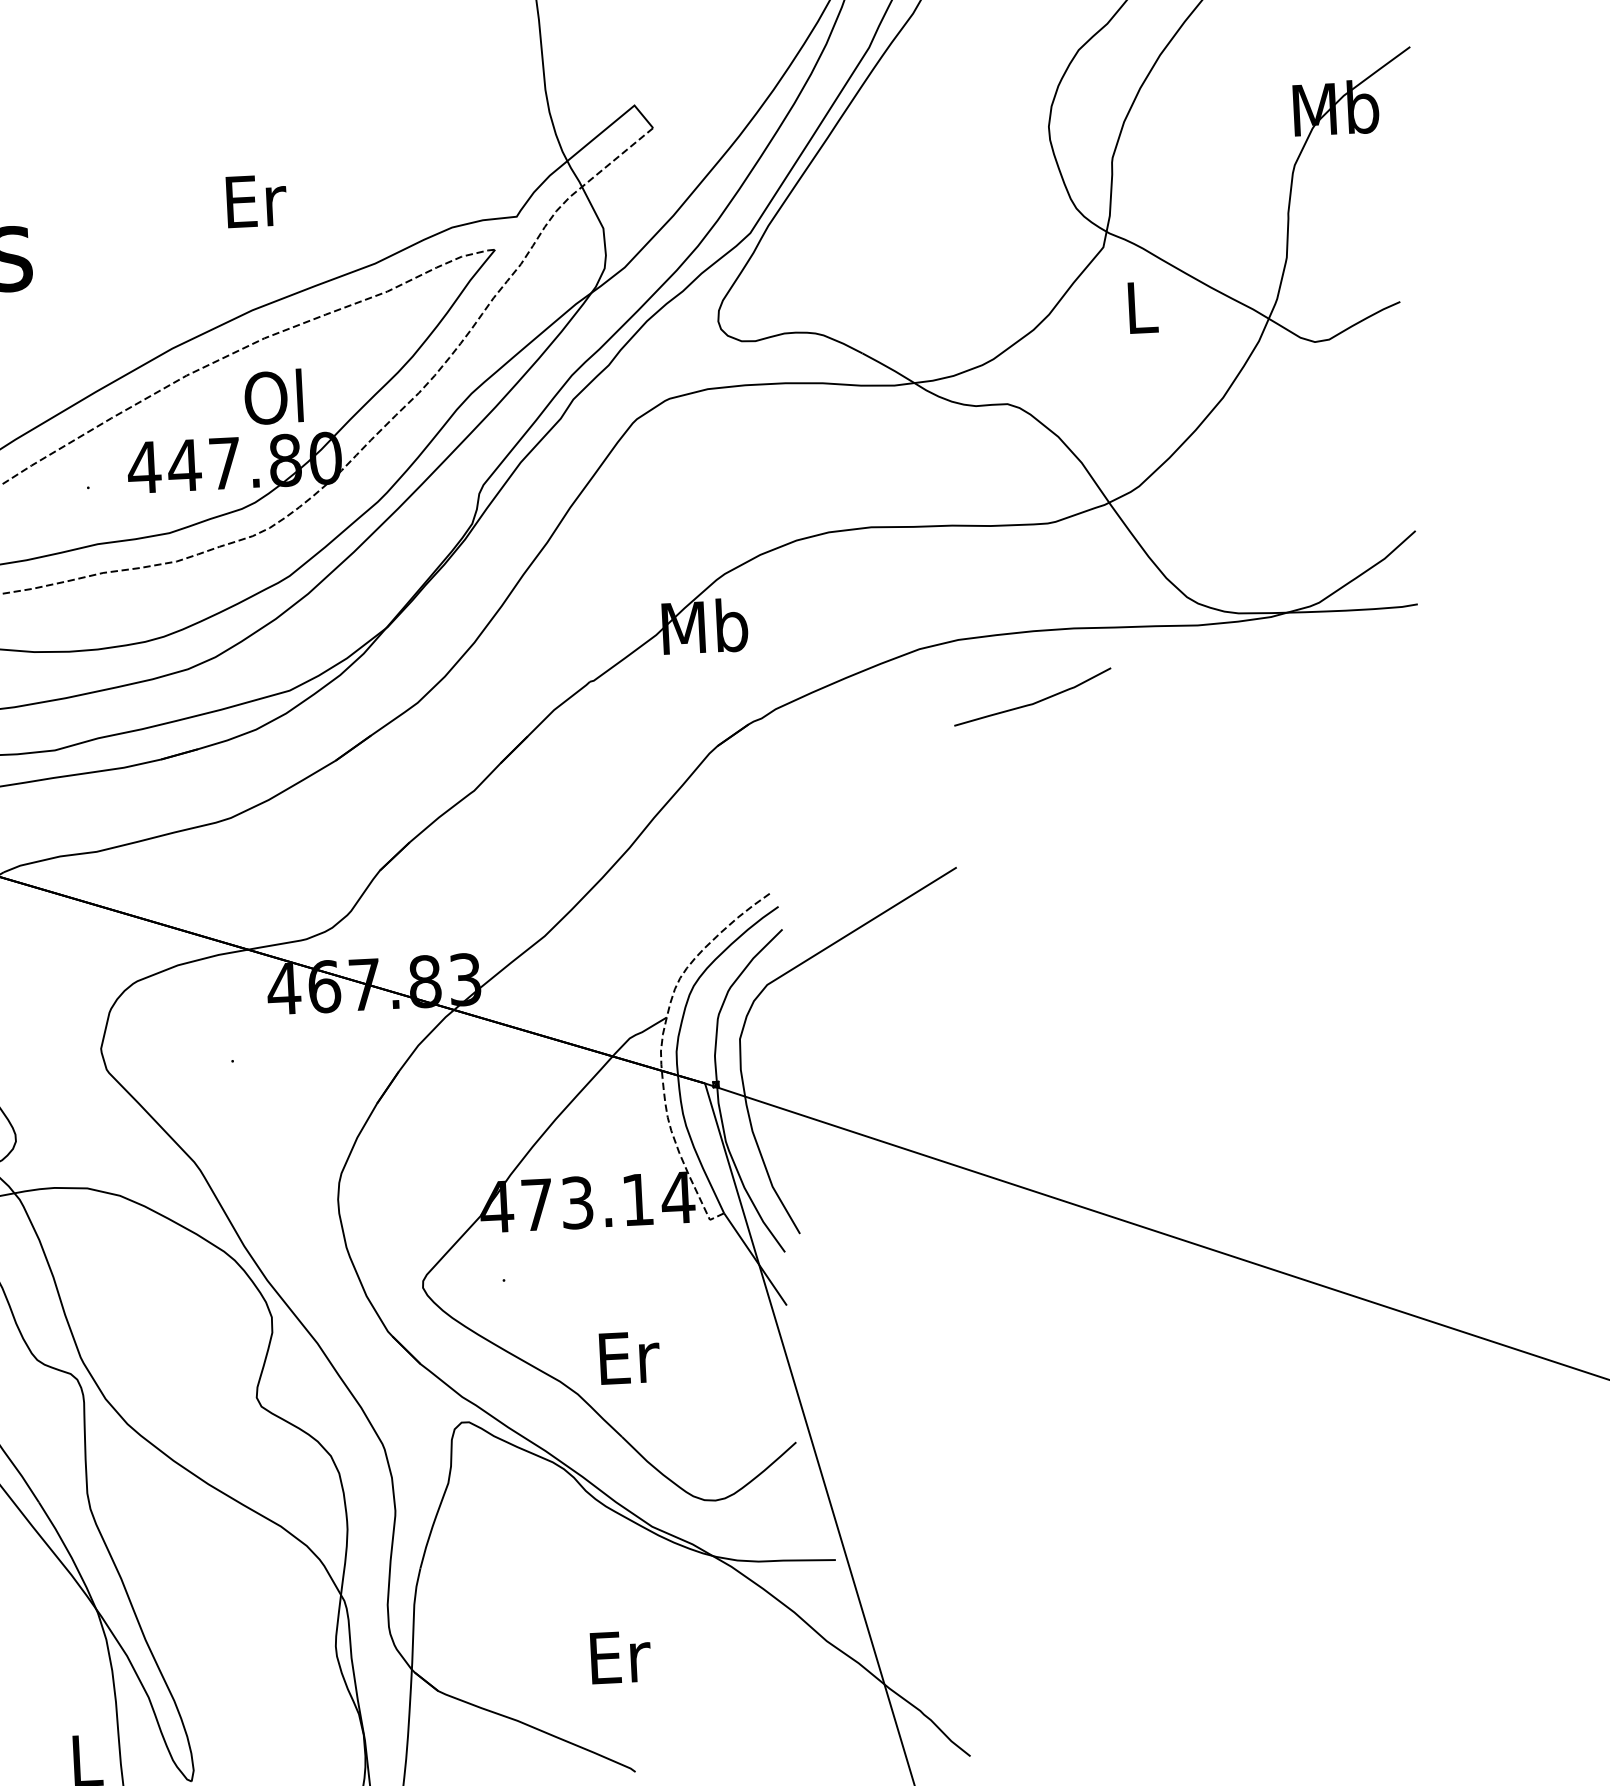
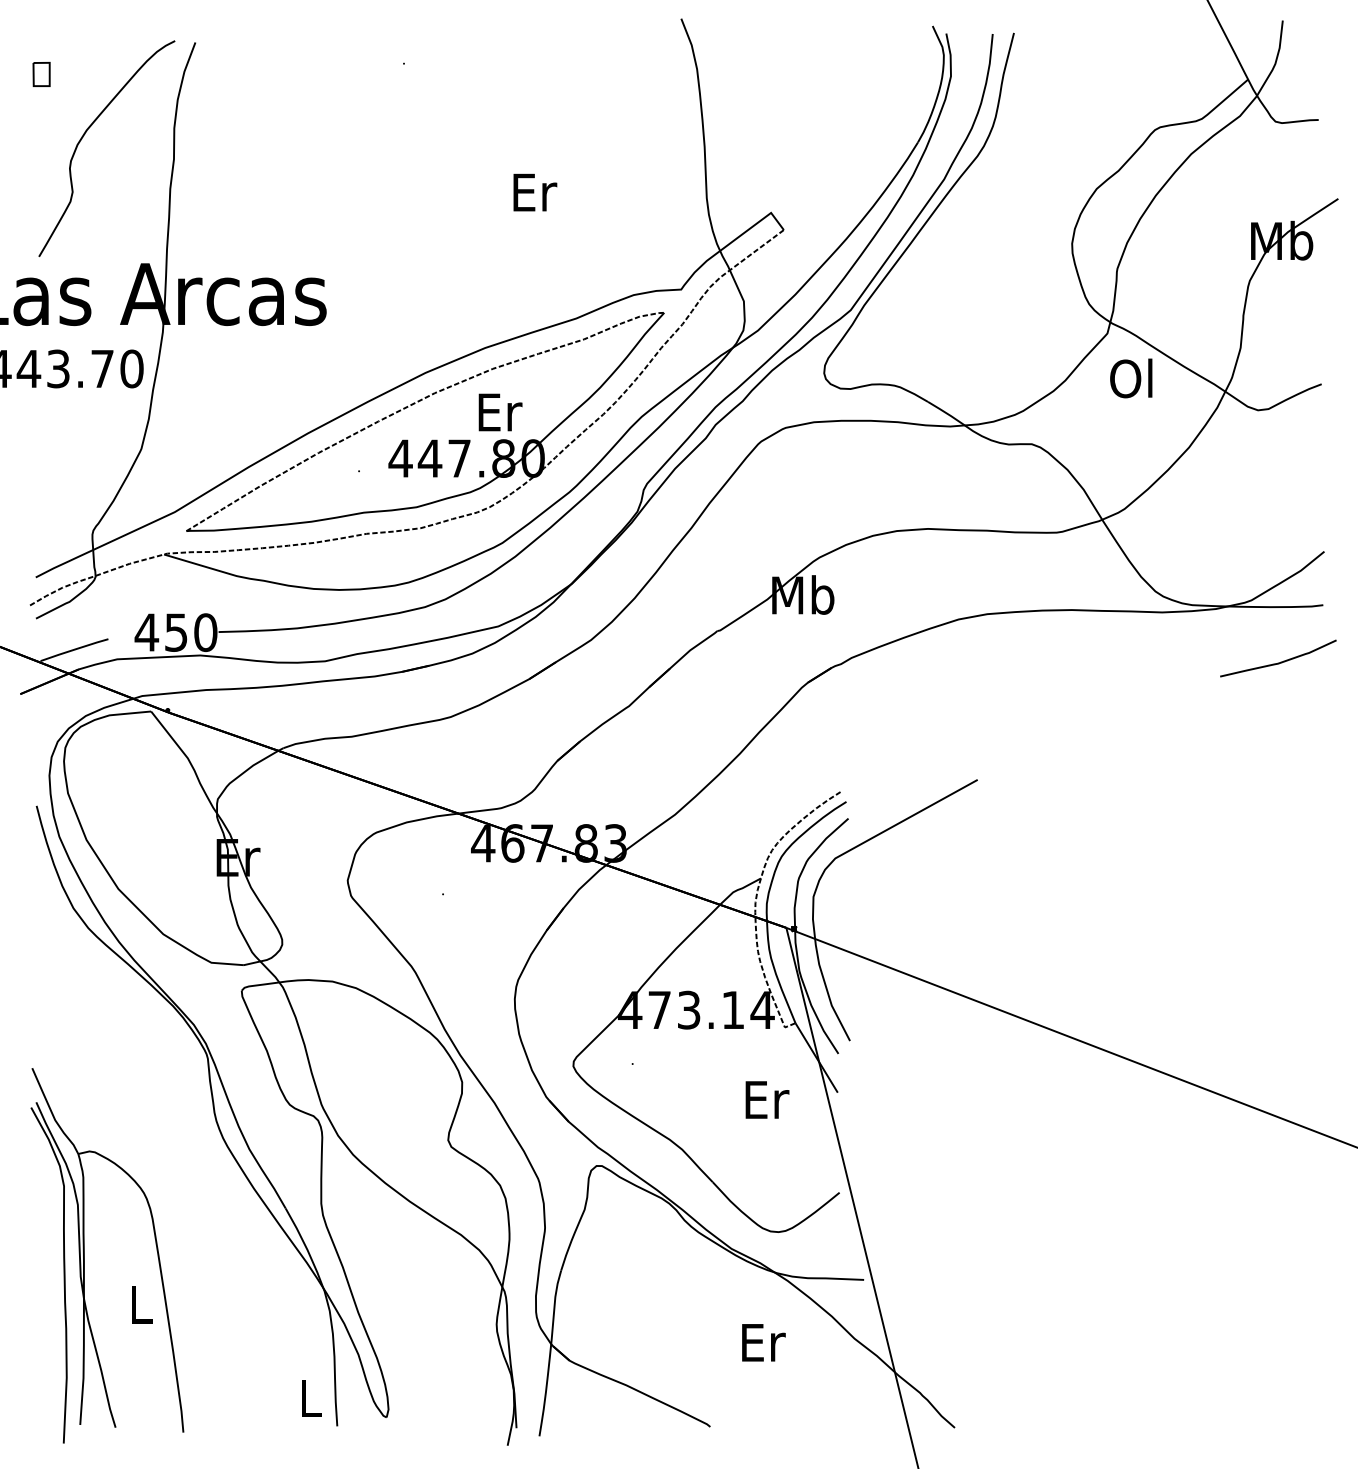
text: (256, 200) -> (535, 192), moved
text: (1139, 307) -> (1131, 378), L -> Ol
text: (276, 396) -> (499, 411), Ol -> Er
curve: (1035, 700) -> (1280, 661), moved
text: (629, 1357) -> (767, 1099), moved
text: (620, 1656) -> (763, 1342), moved

